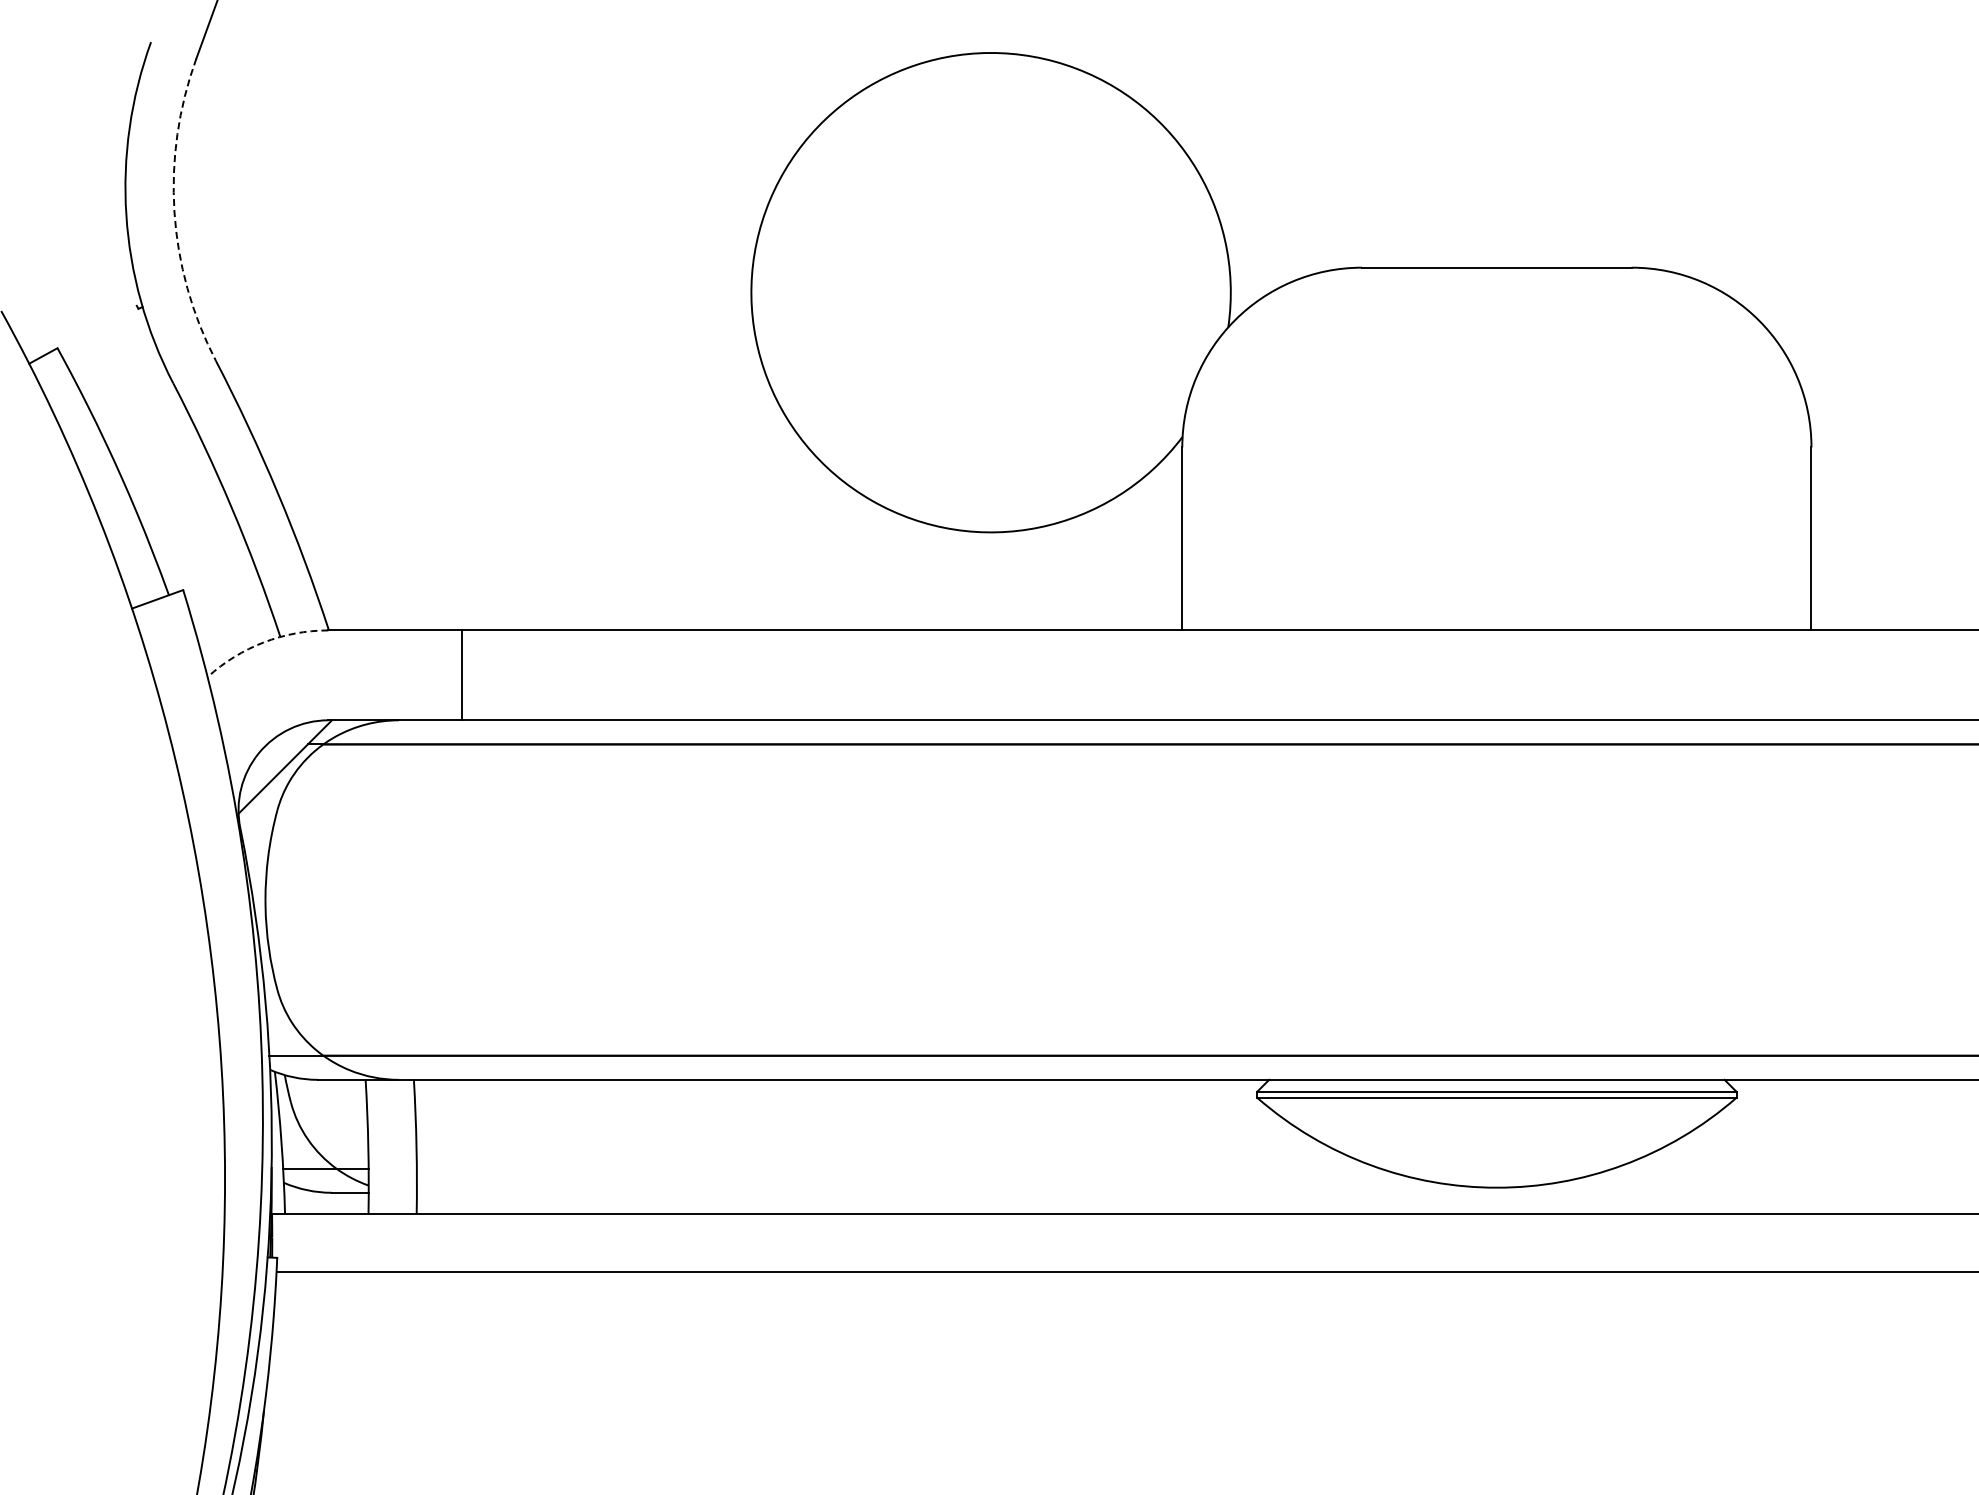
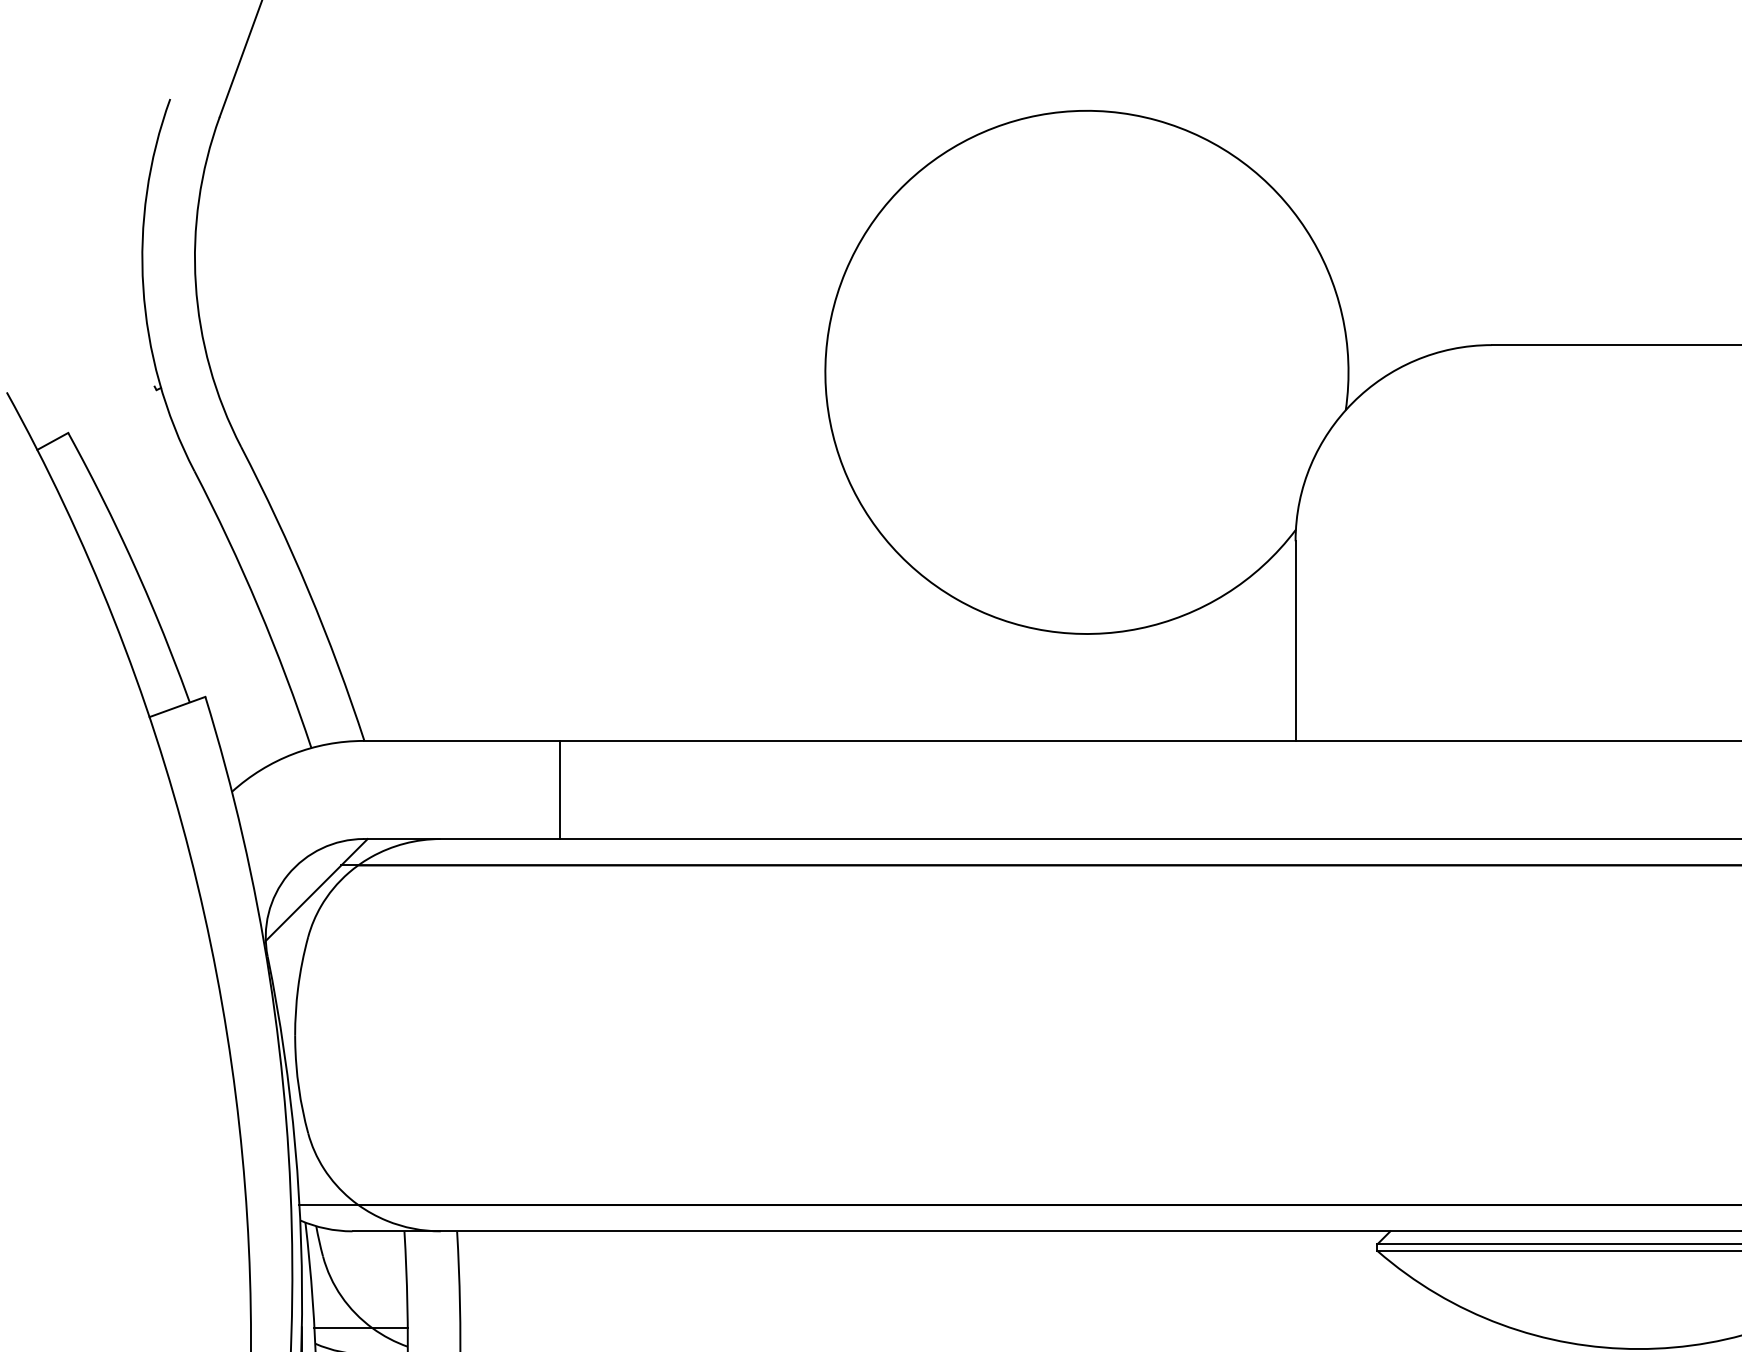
arc: (174, 211) -> (195, 283), dashed -> solid
arc: (263, 642) -> (292, 754), dashed -> solid
line: (462, 675) -> (560, 790), moved

